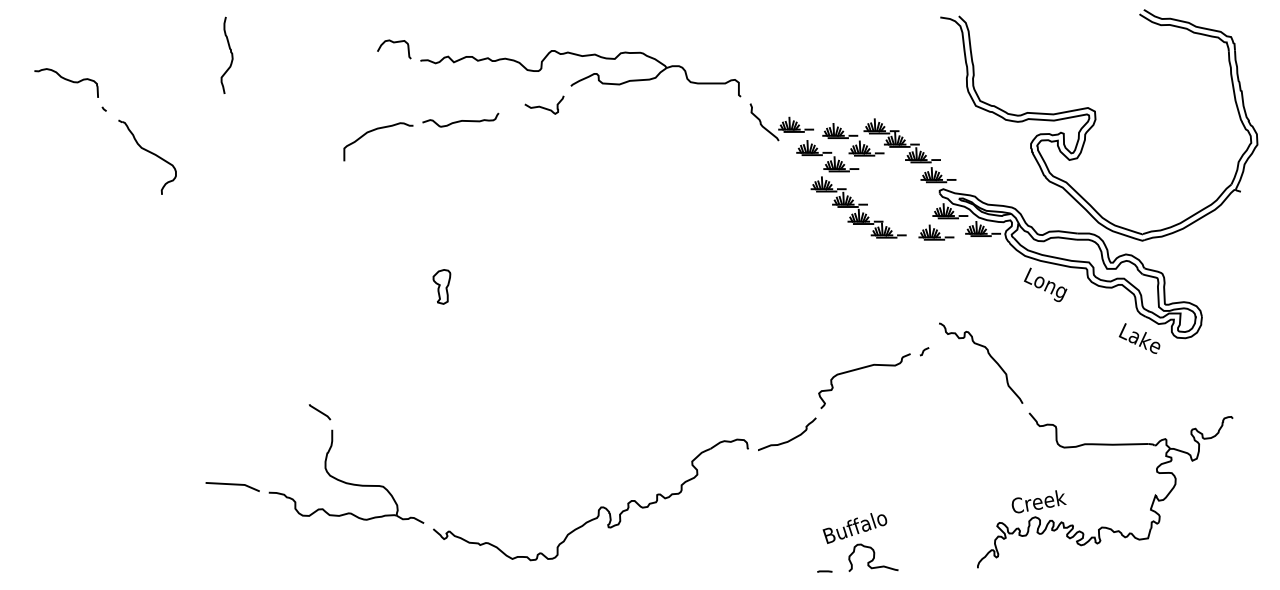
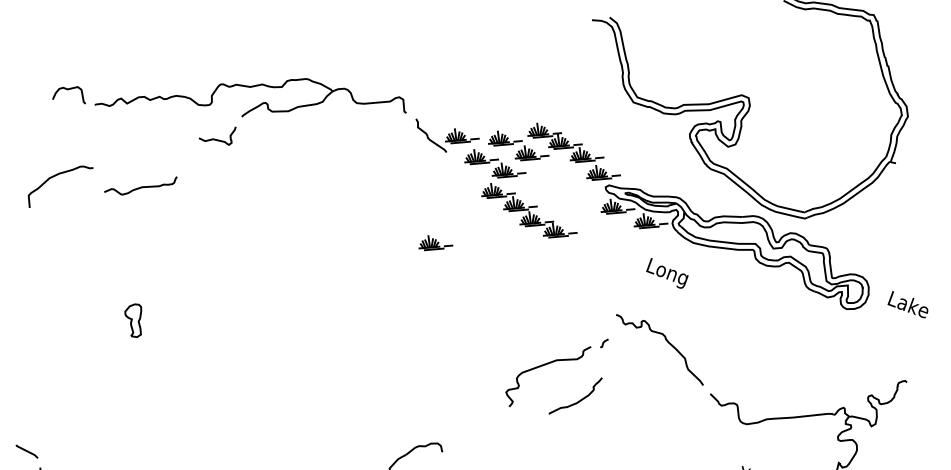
curve: (460, 120) -> (140, 187), moved
part: (936, 232) -> (435, 242), moved
text: (1045, 284) -> (667, 272), moved
text: (1139, 338) -> (907, 304), moved
curve: (789, 439) -> (578, 400), moved

